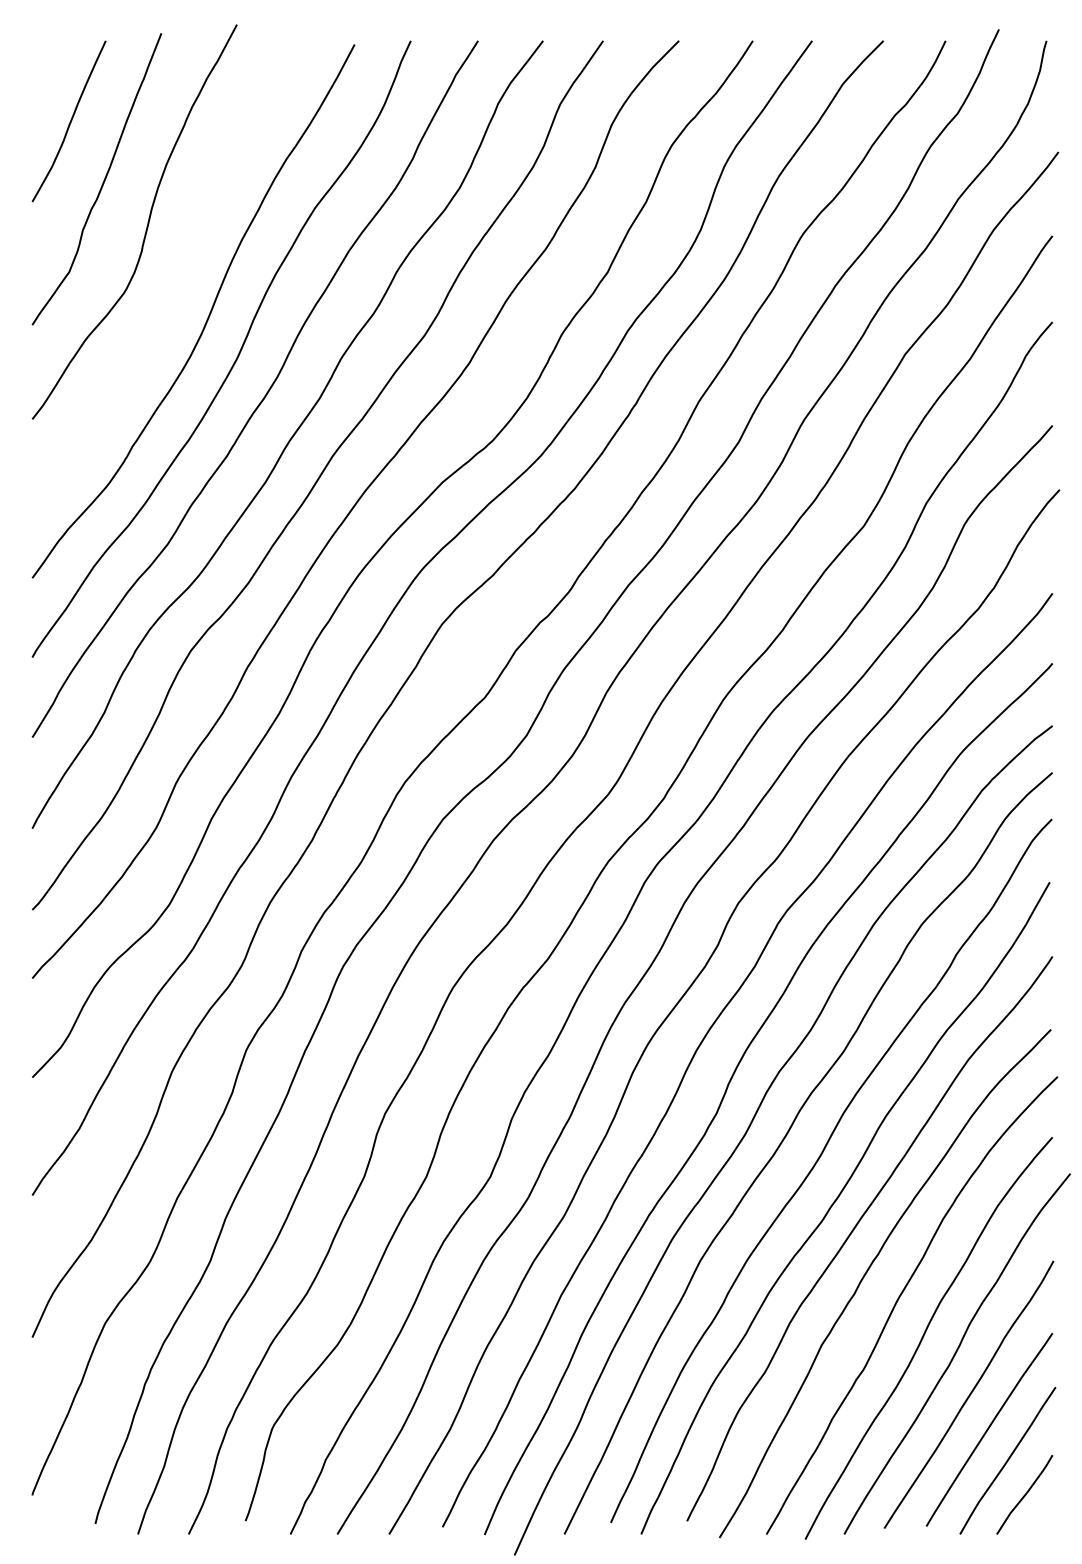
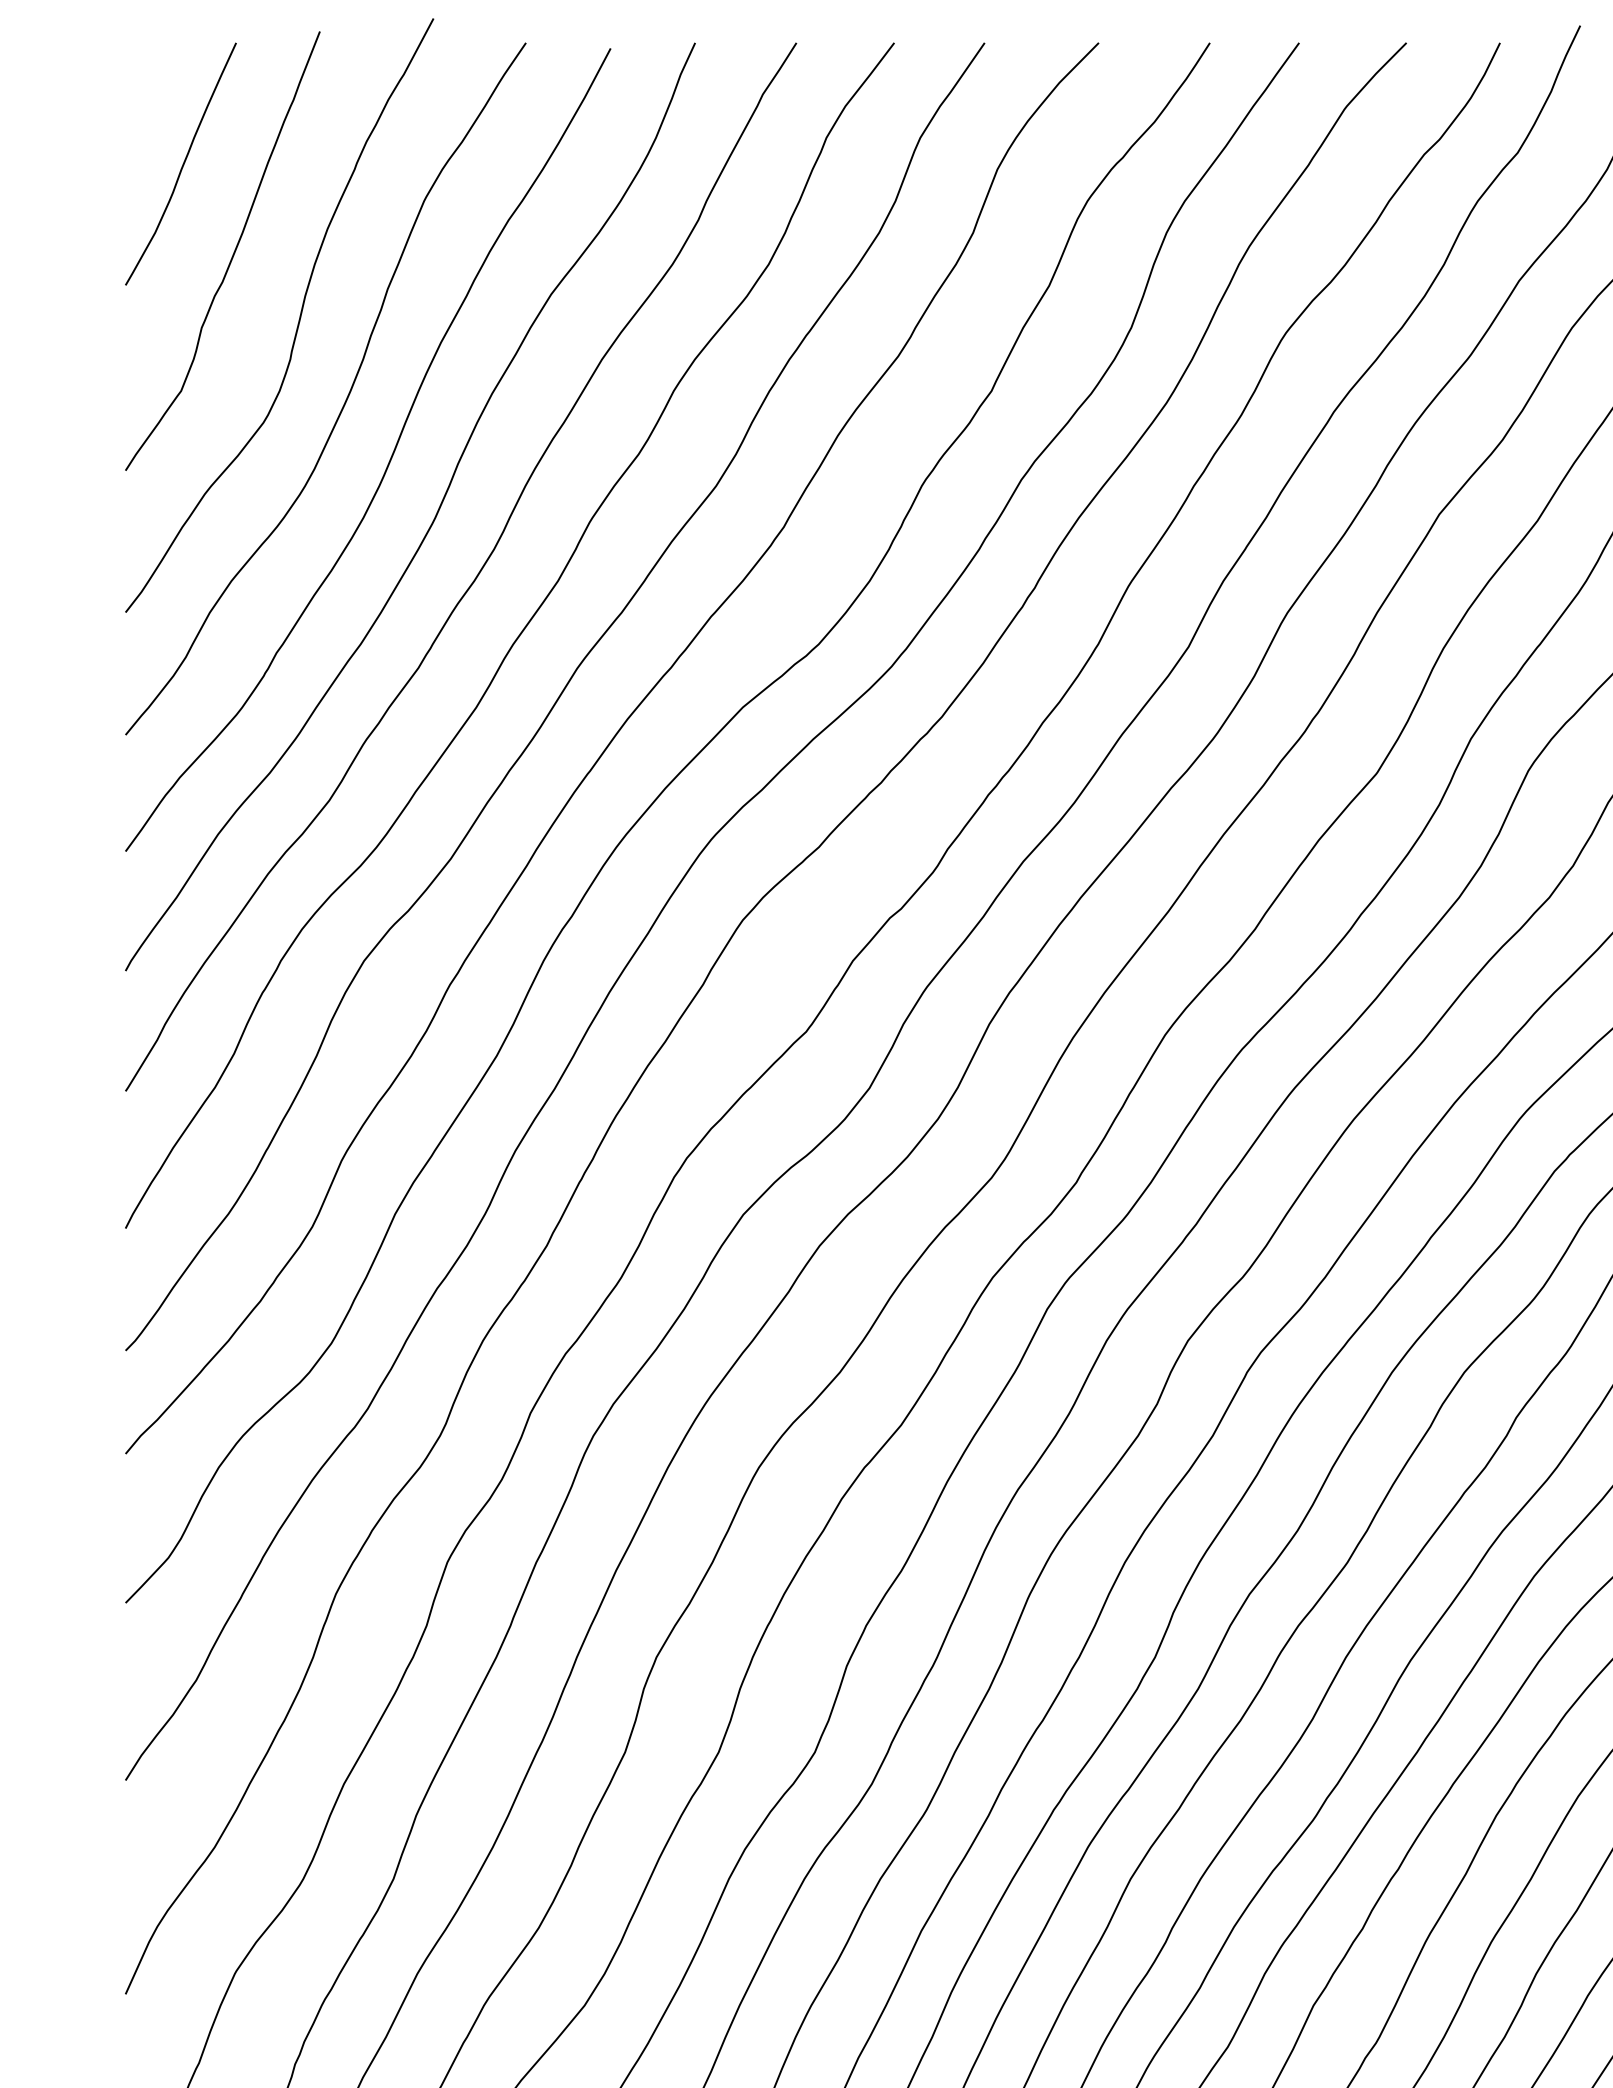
curve: (178, 276) -> (345, 397), added

